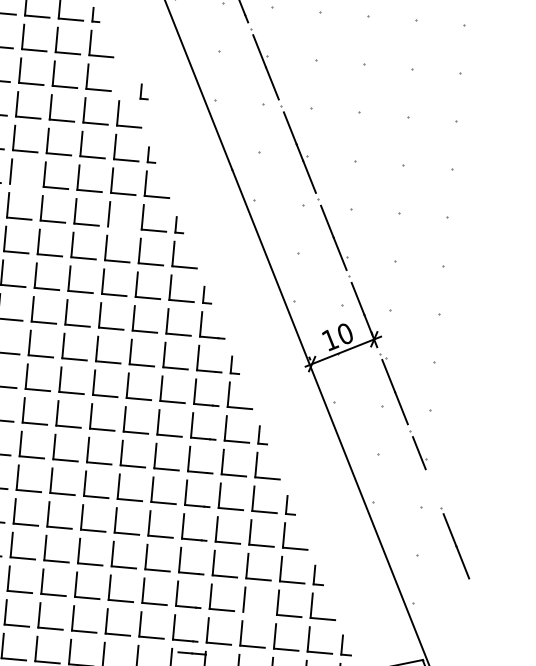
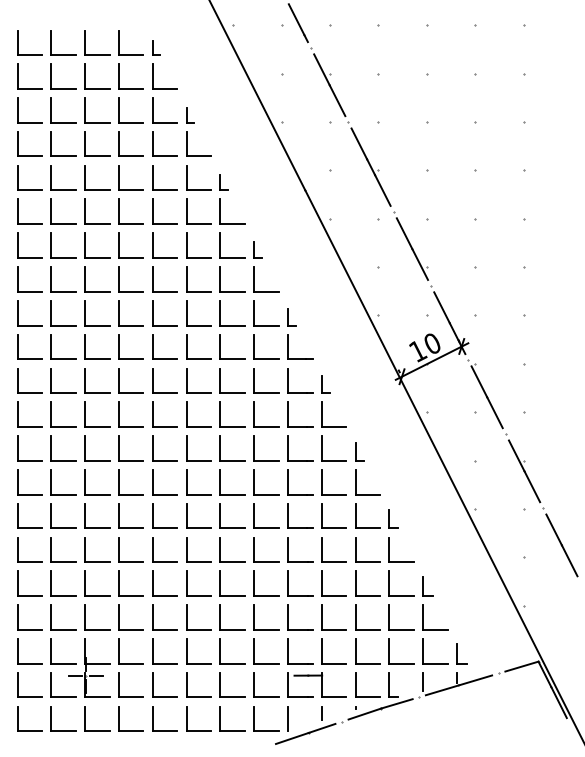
part: (145, 91) -> (190, 115), moved
line: (22, 185) -> (97, 224), added
line: (119, 227) -> (198, 257), added
line: (432, 485) -> (532, 486), added
line: (255, 612) -> (367, 629), added

